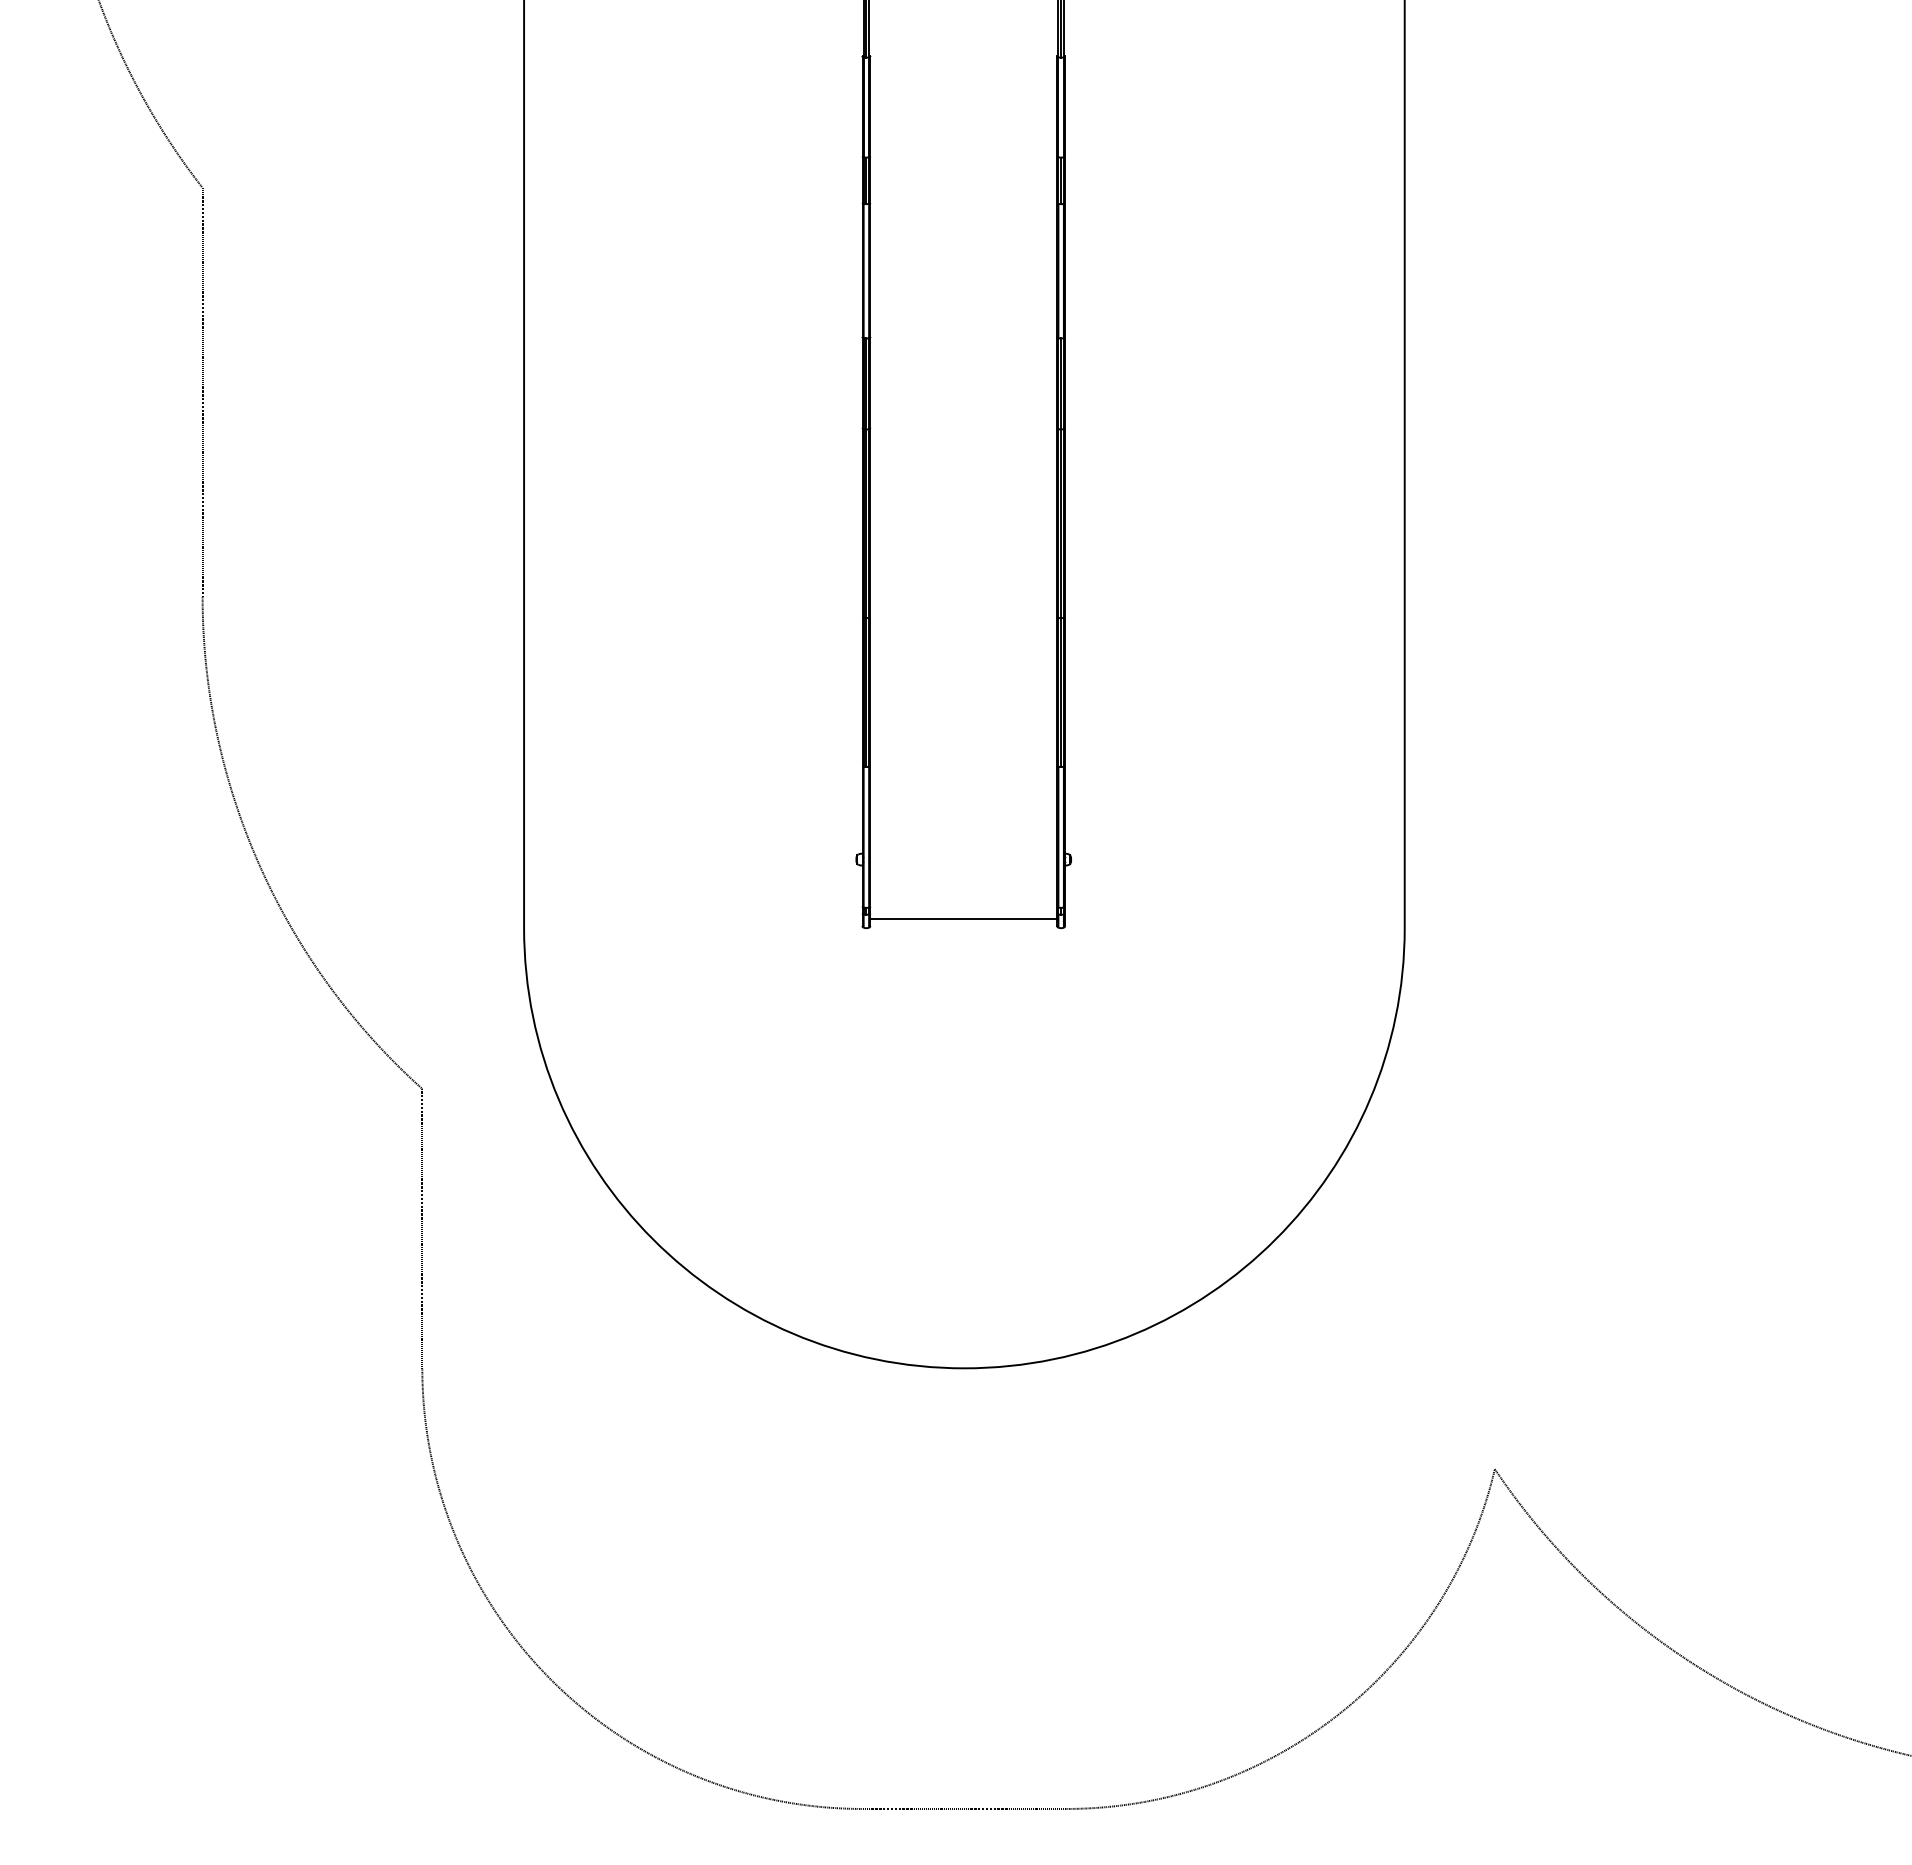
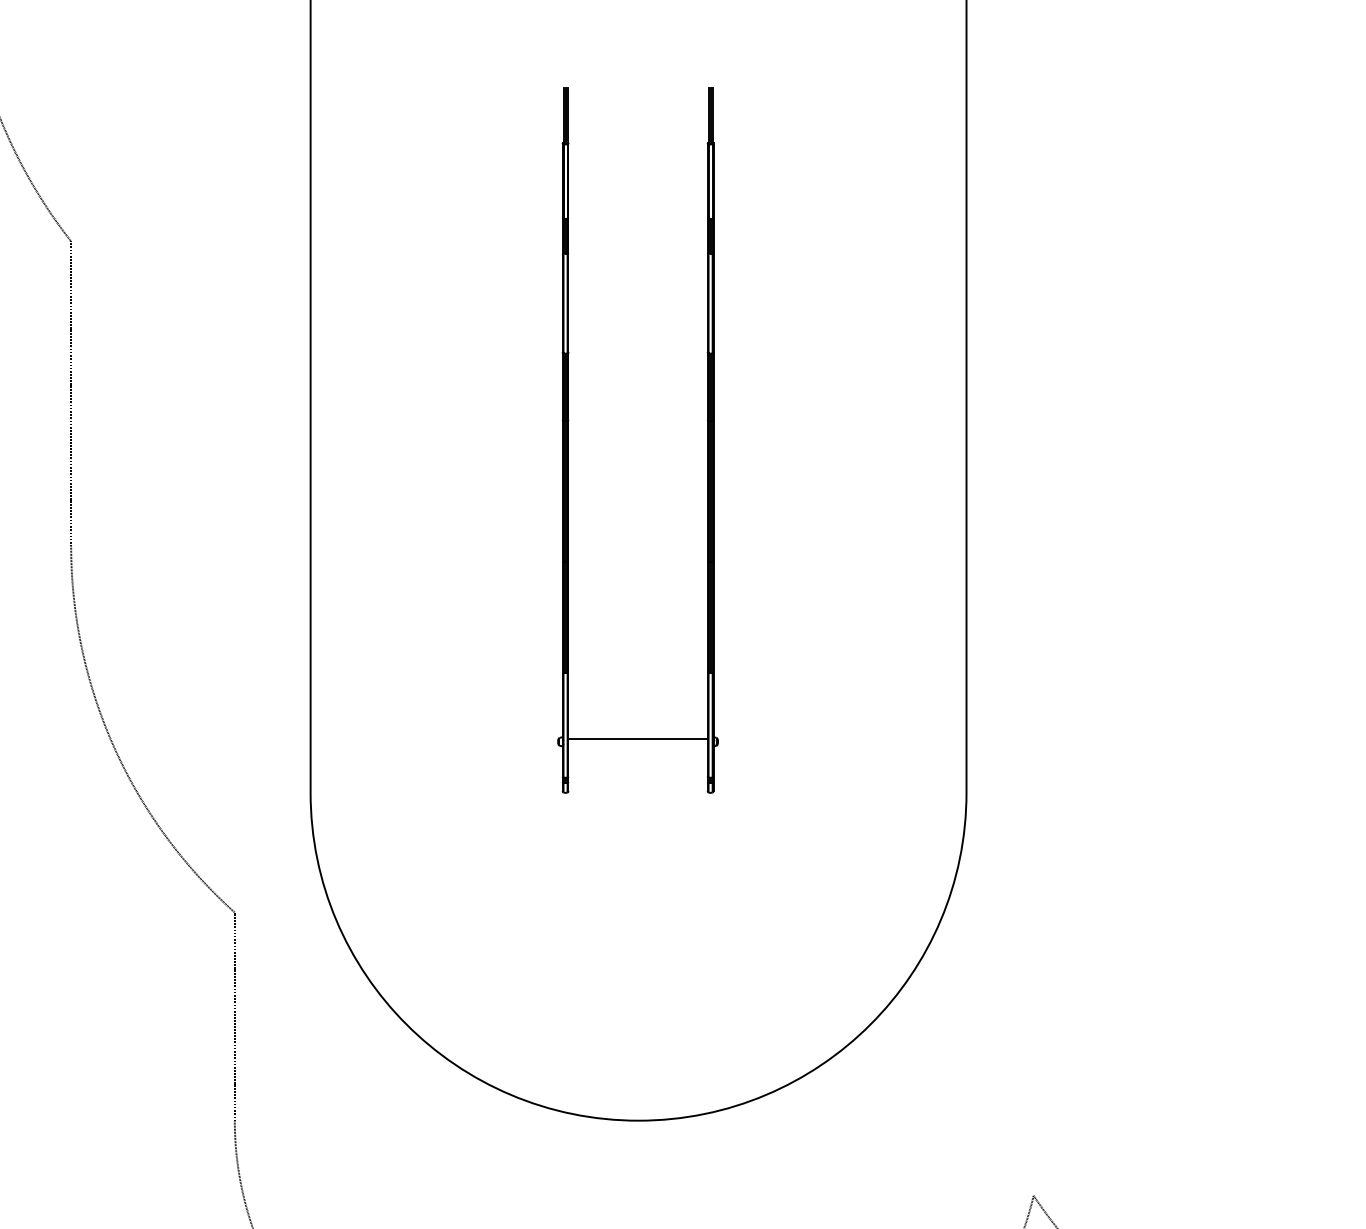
line: (963, 919) -> (637, 739), moved

